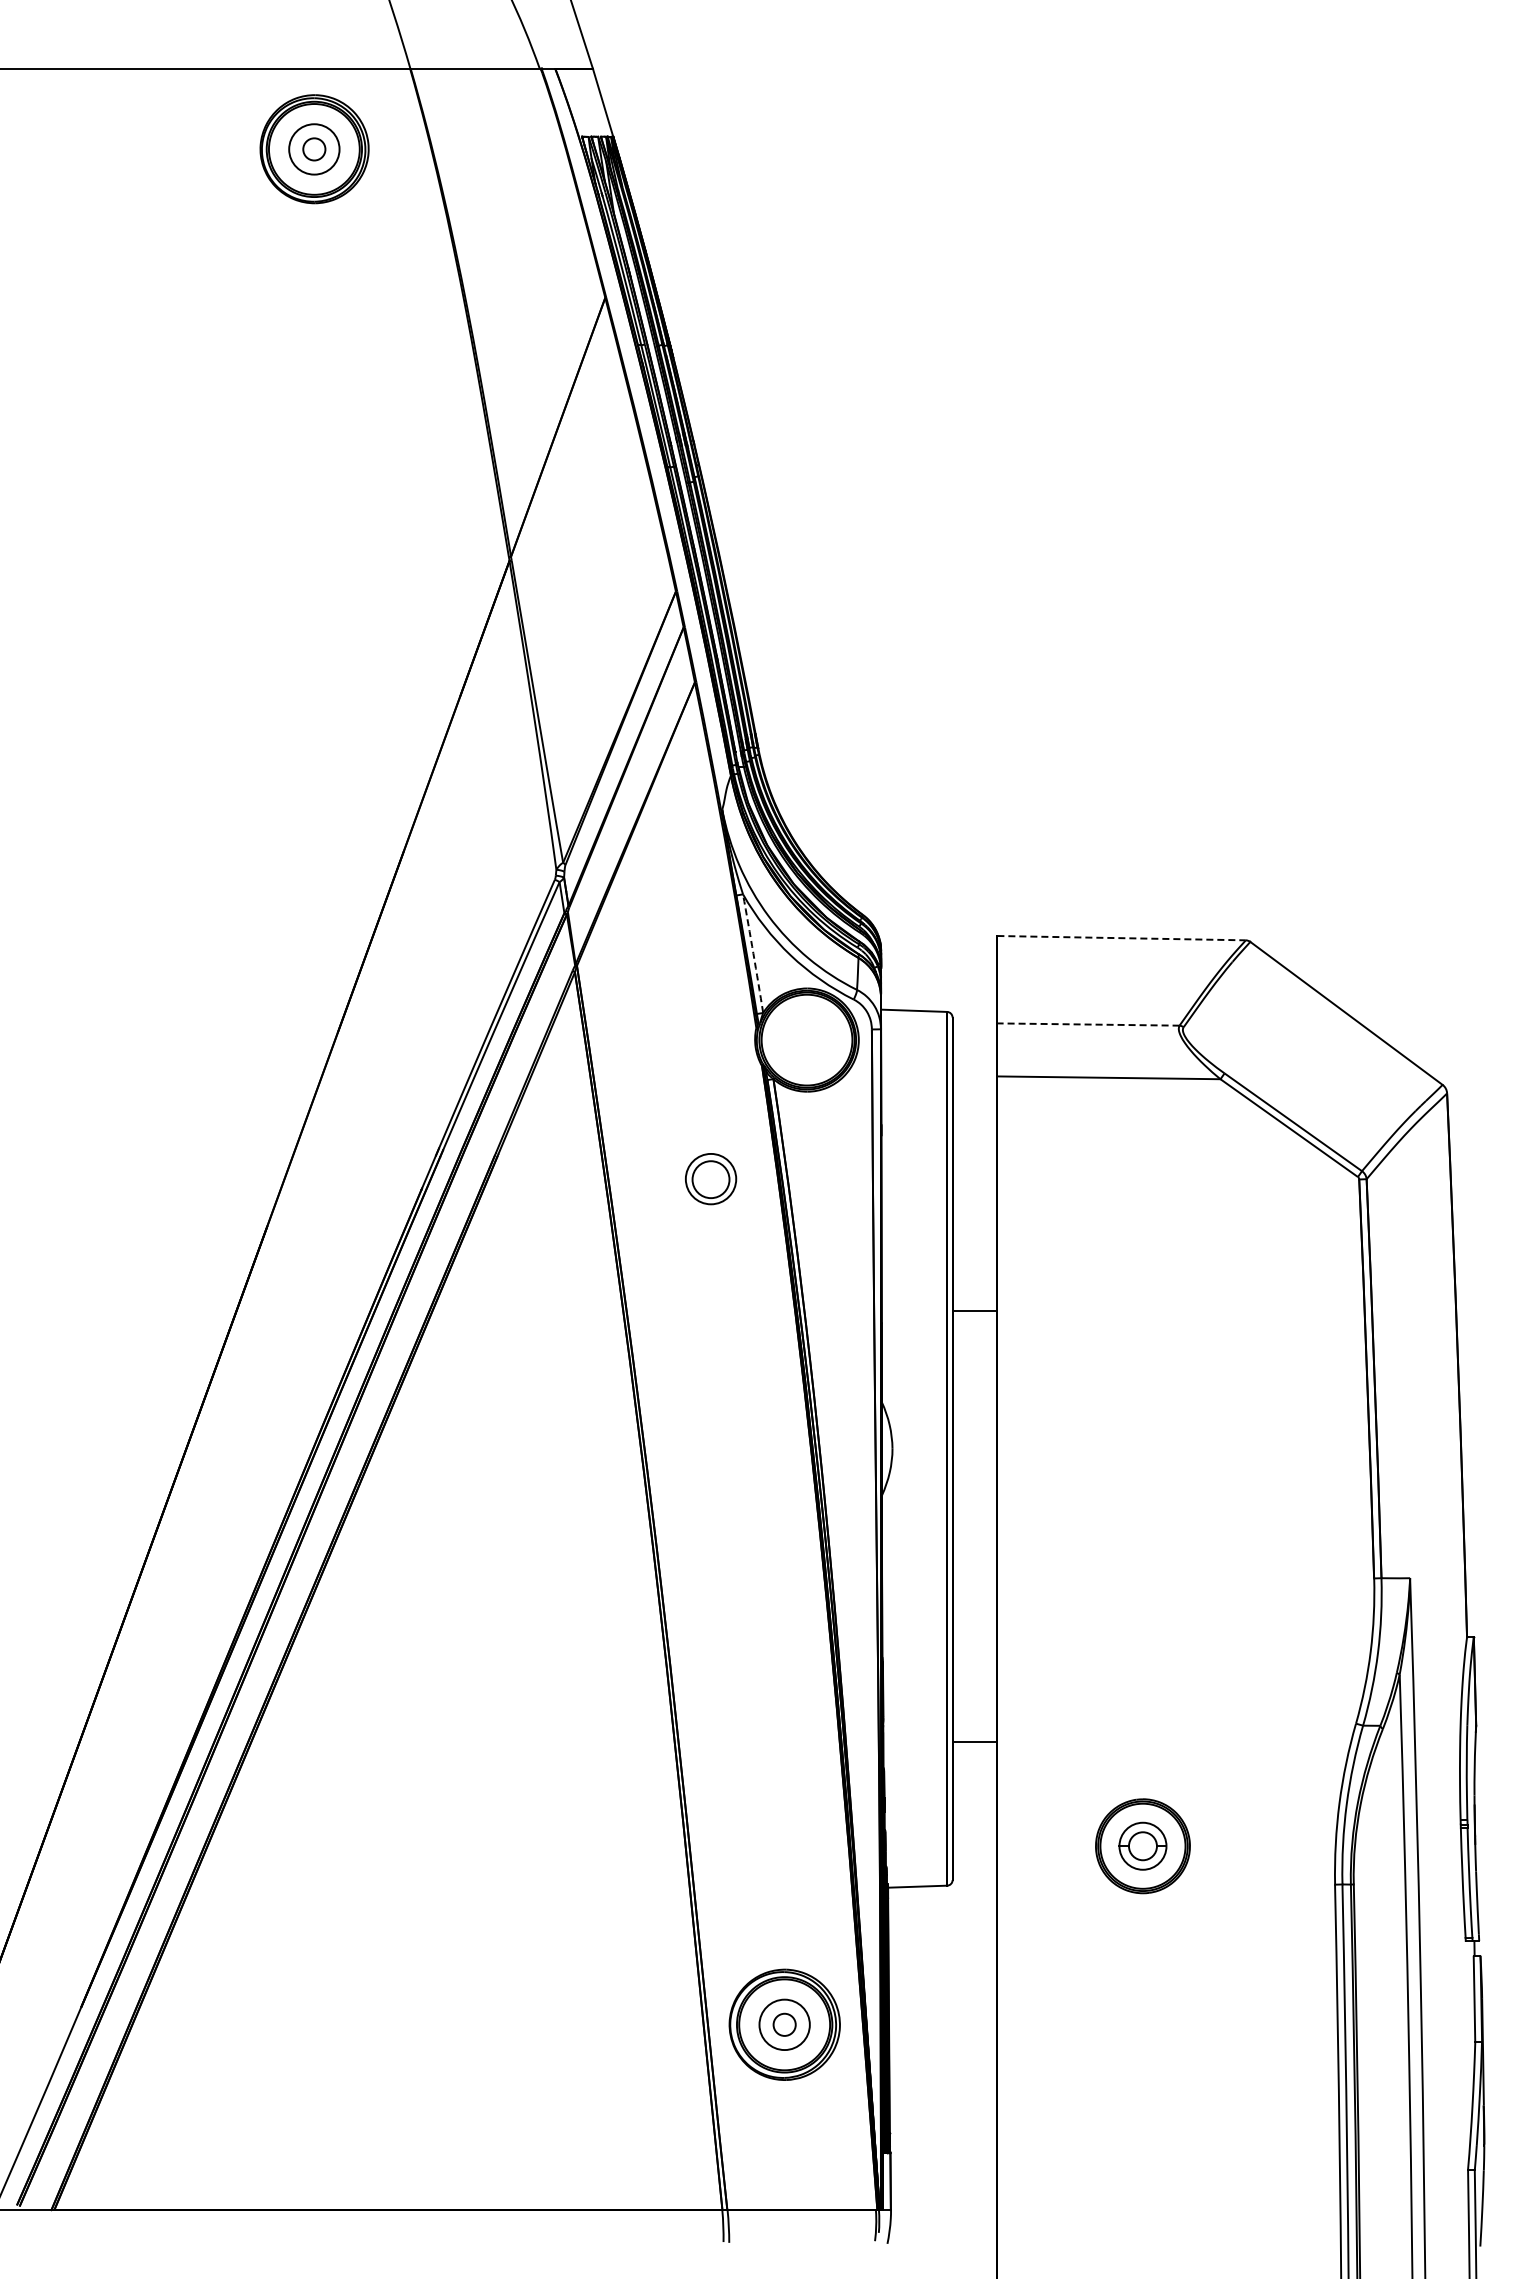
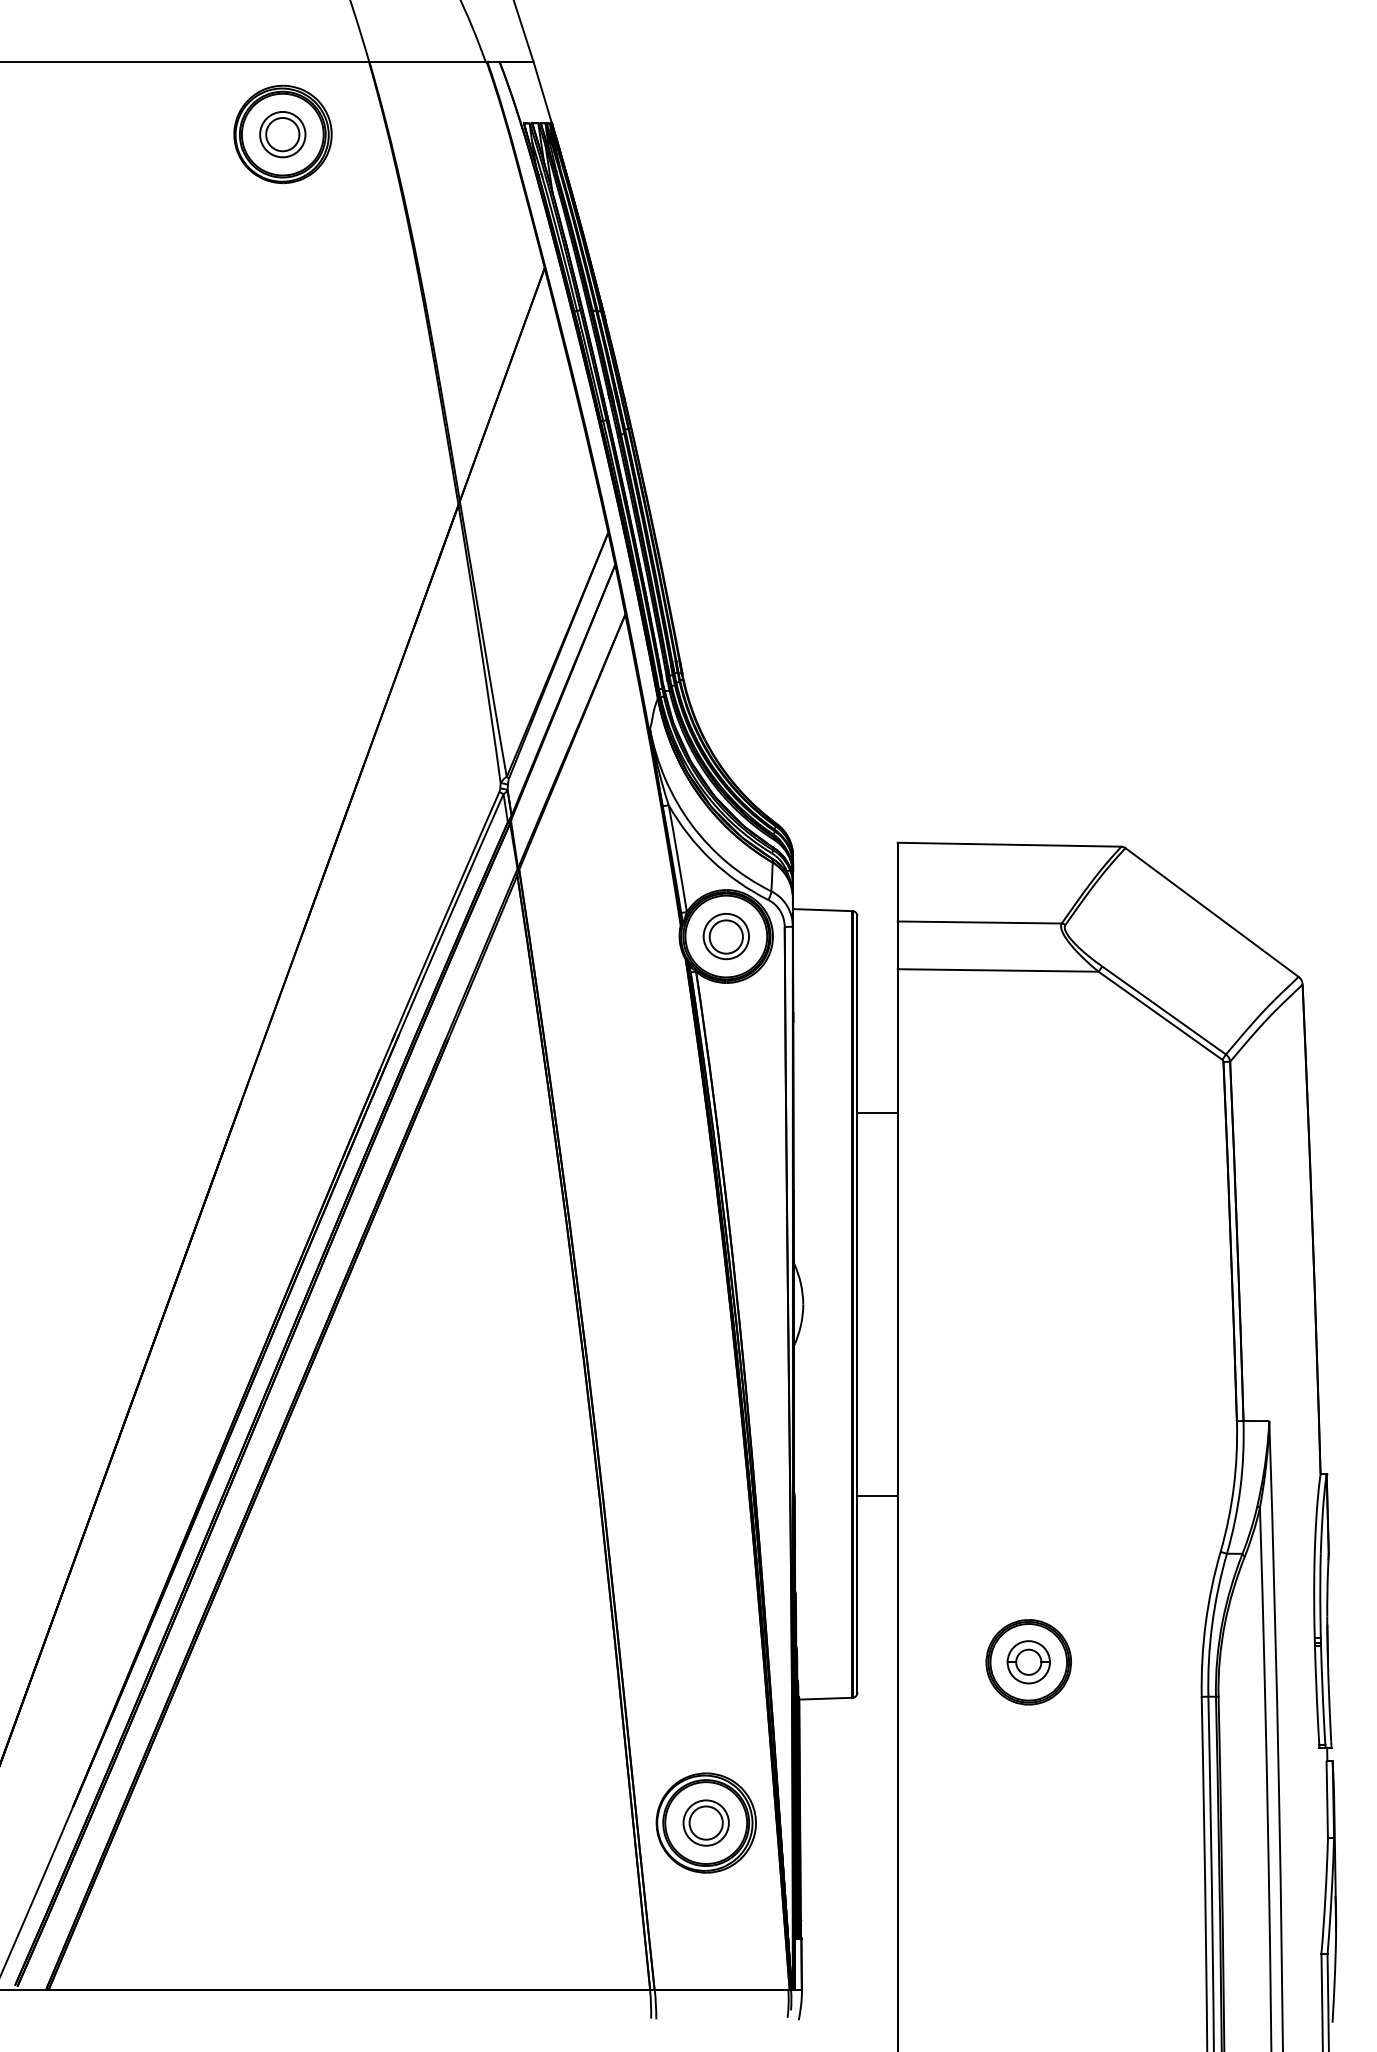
circle: (313, 148) -> (282, 133), size x1.67
line: (1122, 938) -> (1010, 845), dashed -> solid
arc: (753, 953) -> (678, 858), dashed -> solid
line: (1087, 1024) -> (978, 922), dashed -> solid
part: (711, 1179) -> (726, 936), moved
line: (974, 1311) -> (877, 1113), moved
line: (974, 1741) -> (877, 1495), moved
circle: (784, 2024) -> (706, 1822), size x1.67

